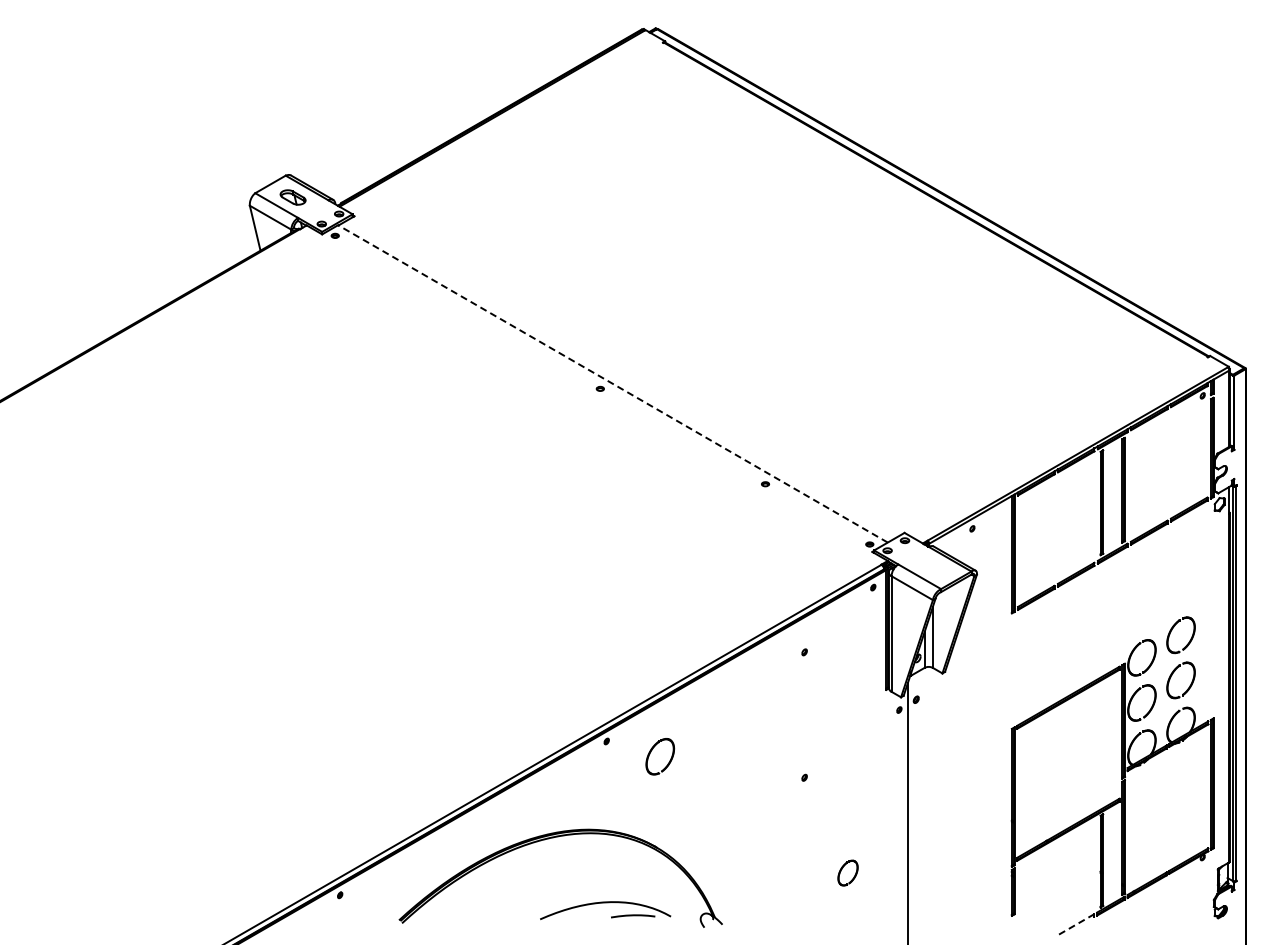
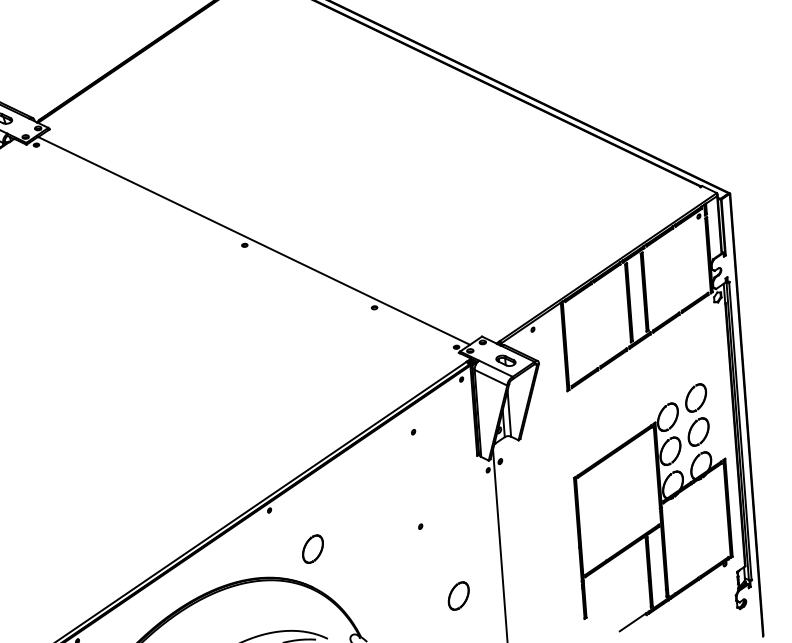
line: (612, 383) -> (253, 240), dashed -> solid
part: (933, 567) -> (505, 361), added
part: (660, 756) -> (313, 548), moved
part: (847, 872) -> (458, 595), size x1.43
line: (1075, 924) -> (632, 621), dashed -> solid

